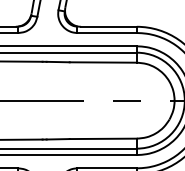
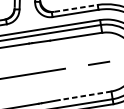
line: (108, 26) -> (75, 8), solid -> dashed
line: (103, 138) -> (85, 95), solid -> dashed

